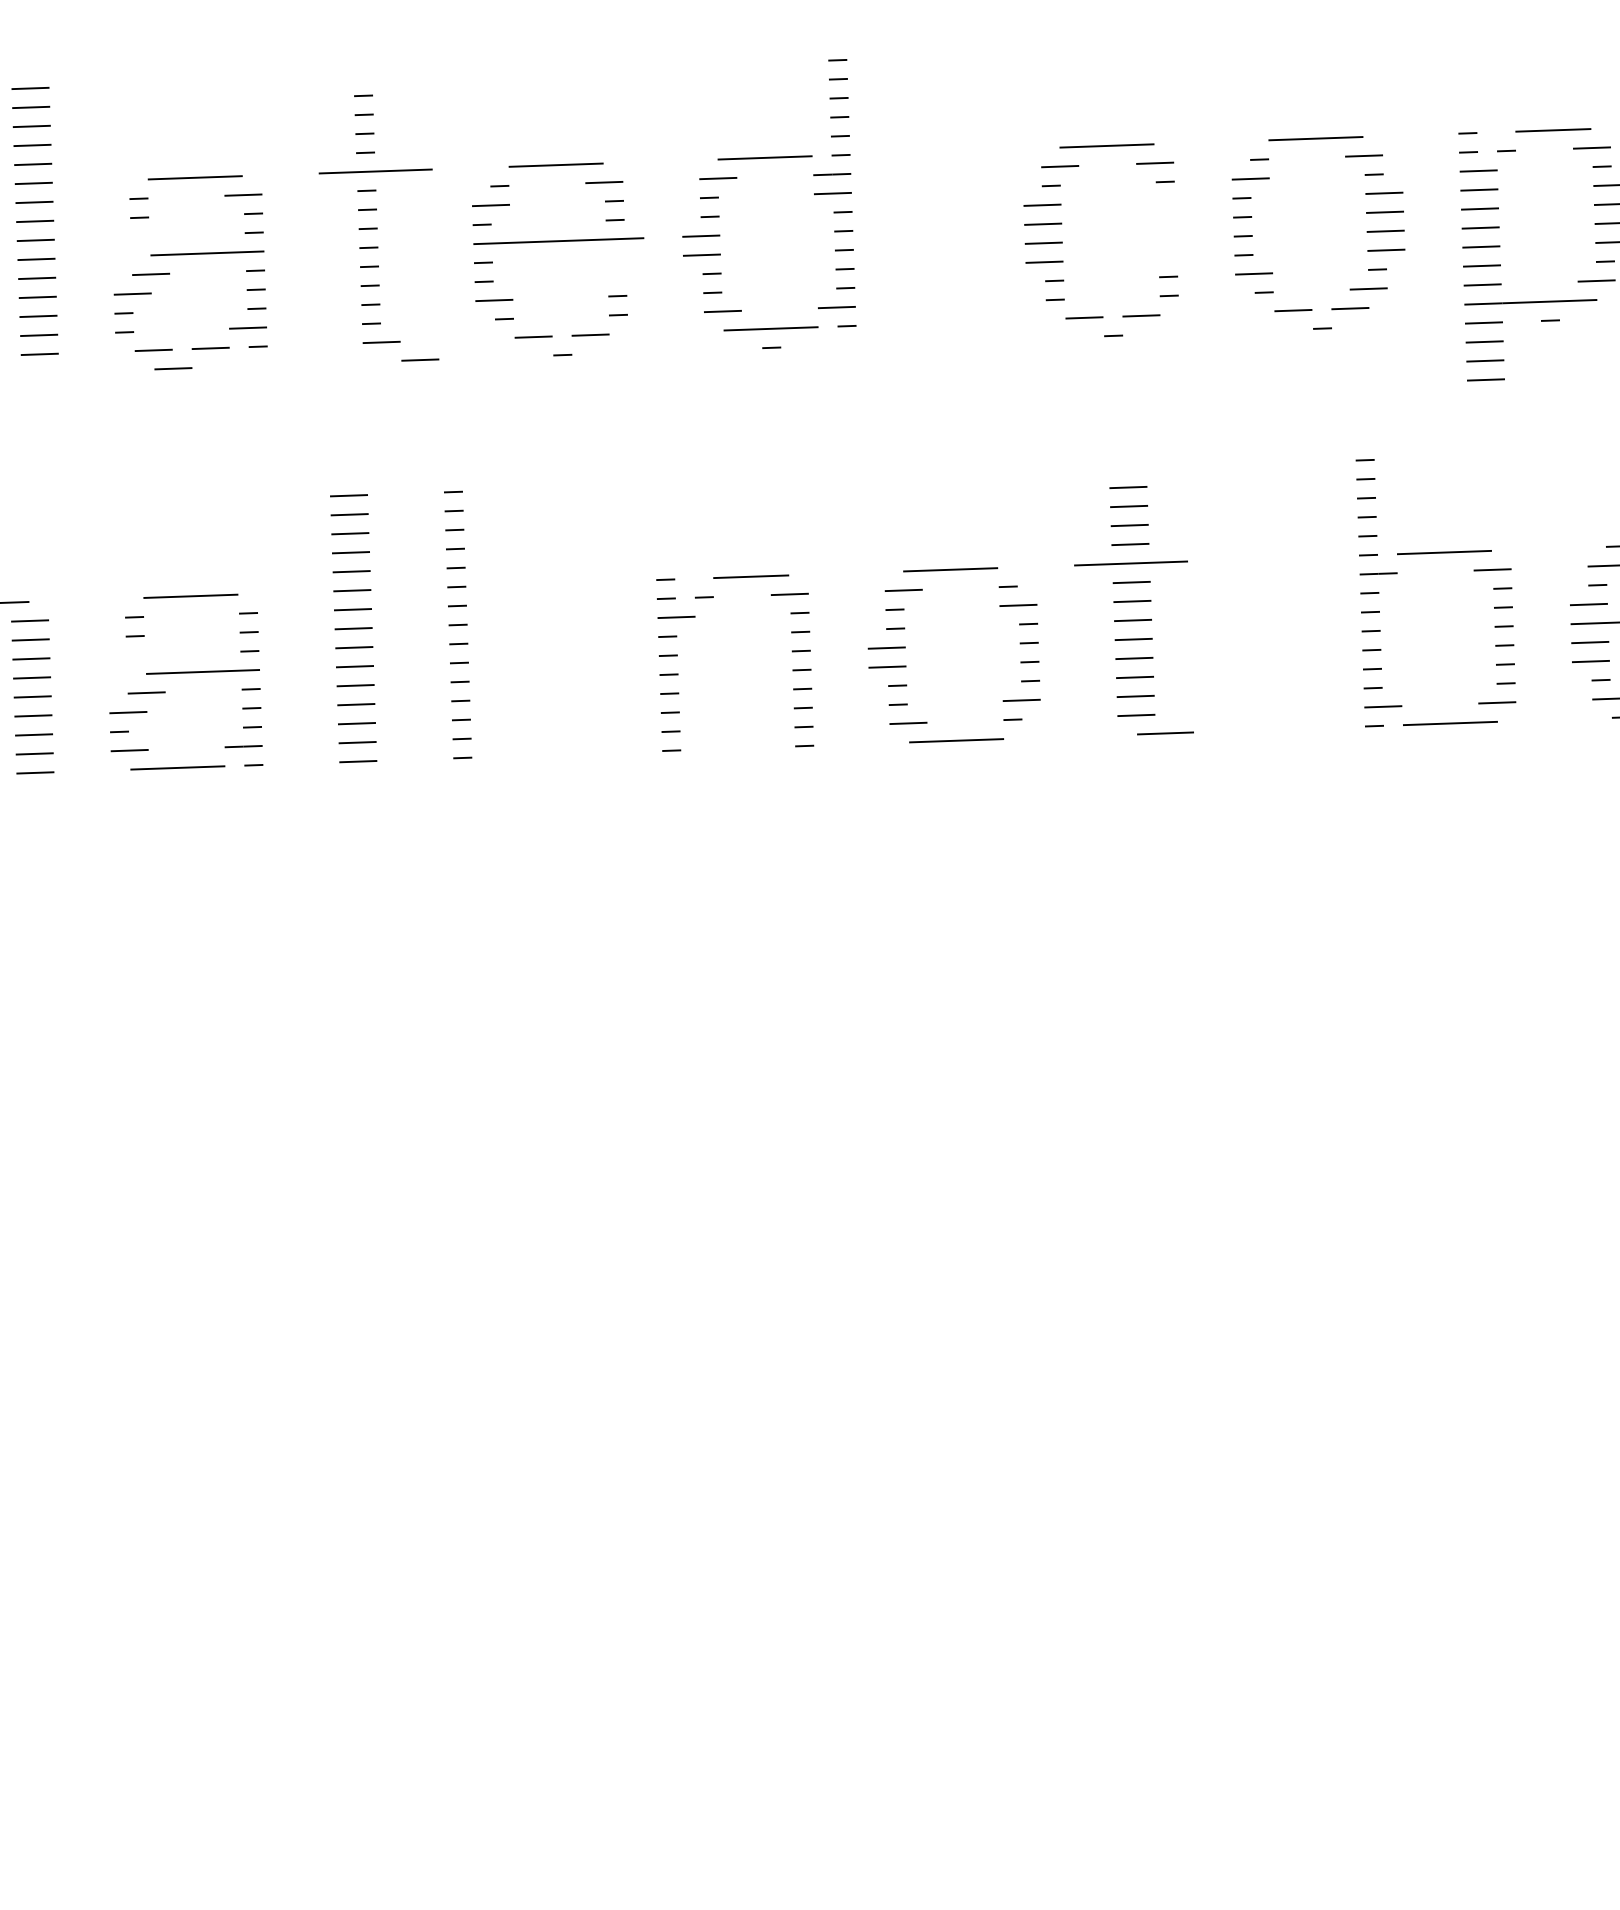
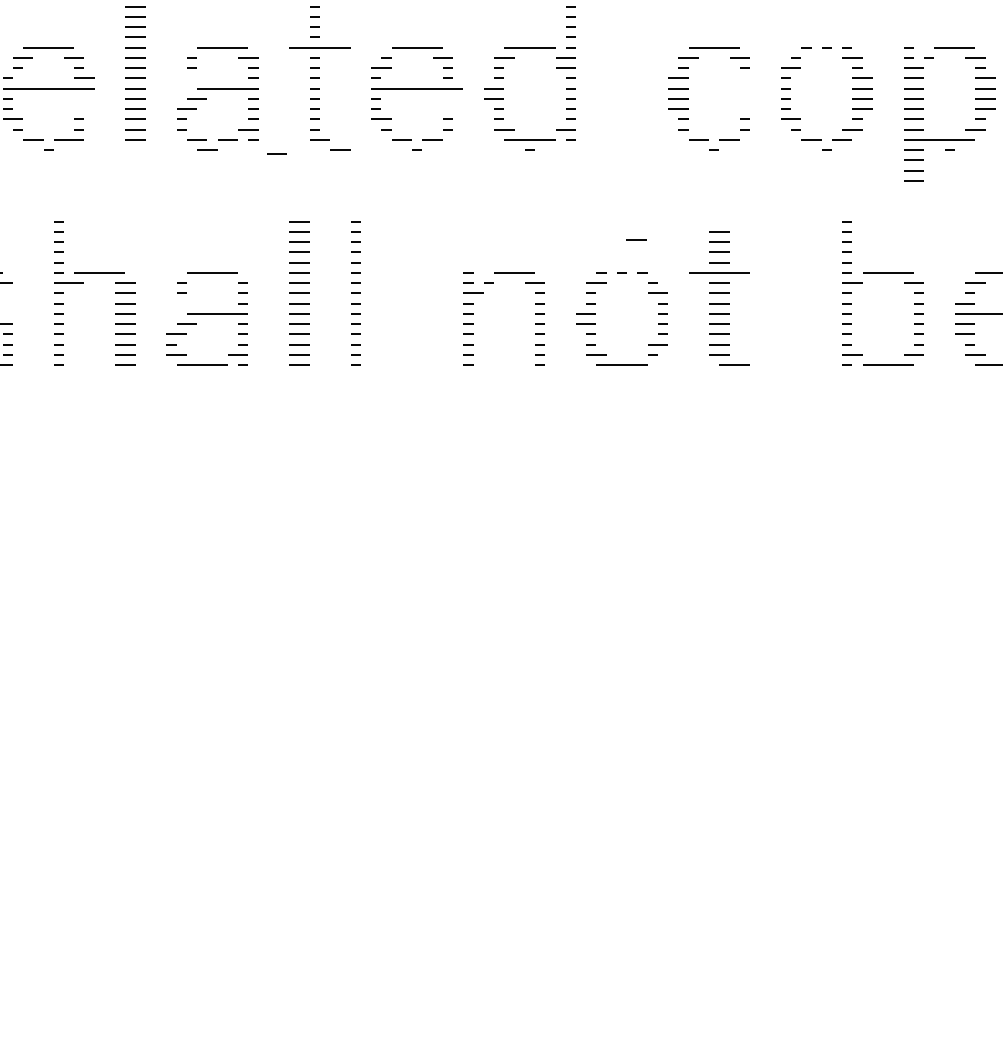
line: (1315, 138) -> (826, 47), solid -> dashed
line: (301, 370) -> (276, 153), added
line: (975, 506) -> (636, 239), added
line: (951, 568) -> (622, 272), solid -> dashed

